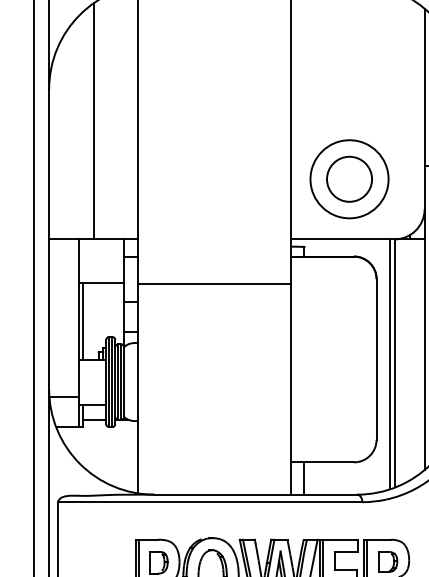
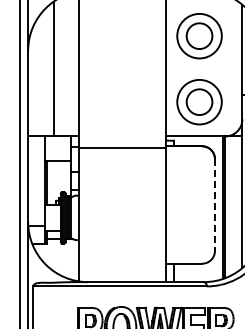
part: (349, 64) -> (199, 36), added
line: (214, 284) -> (122, 148), moved
line: (375, 360) -> (214, 205), solid -> dashed

